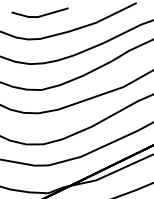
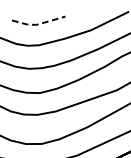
line: (39, 16) -> (38, 24), solid -> dashed

